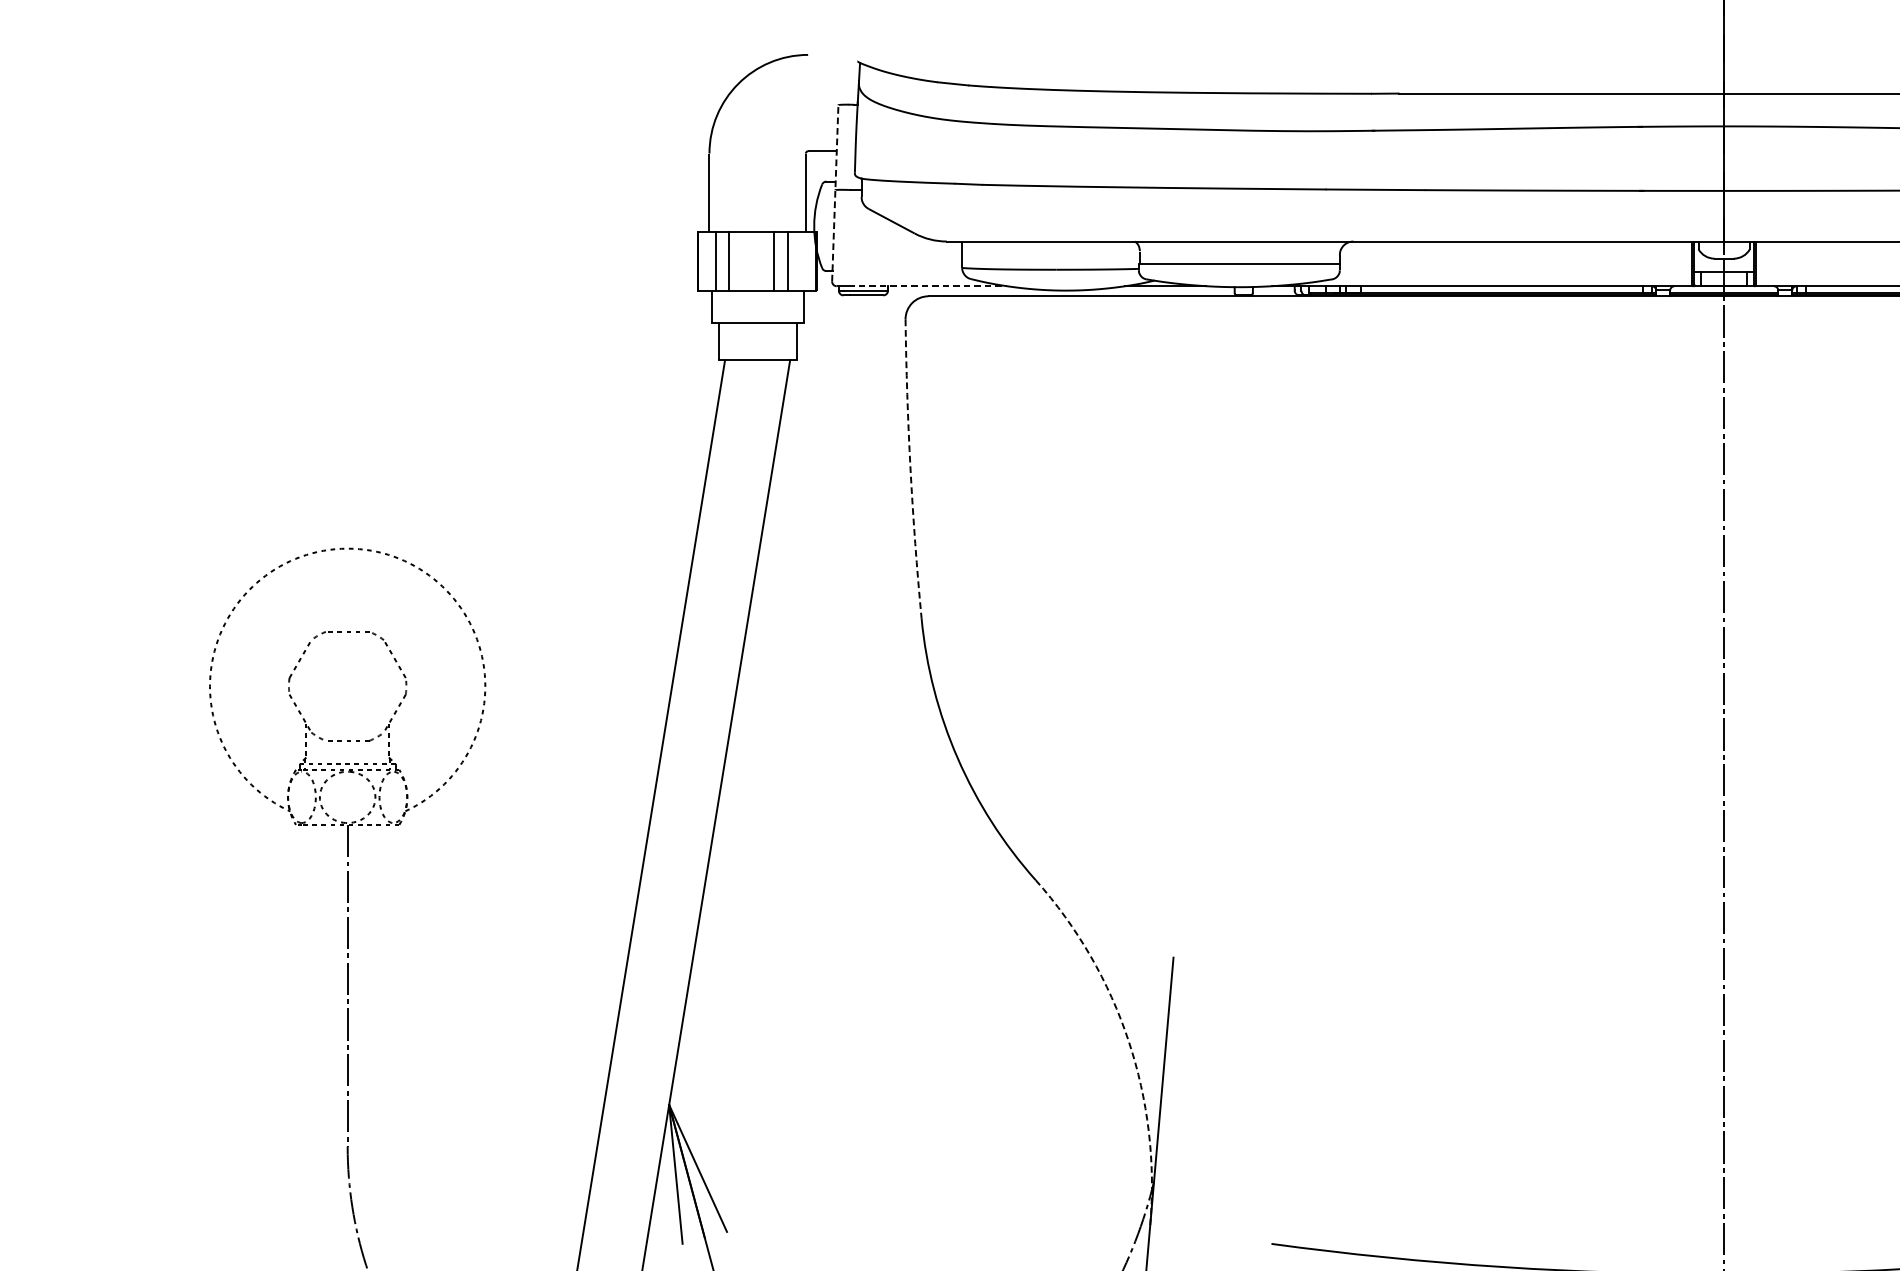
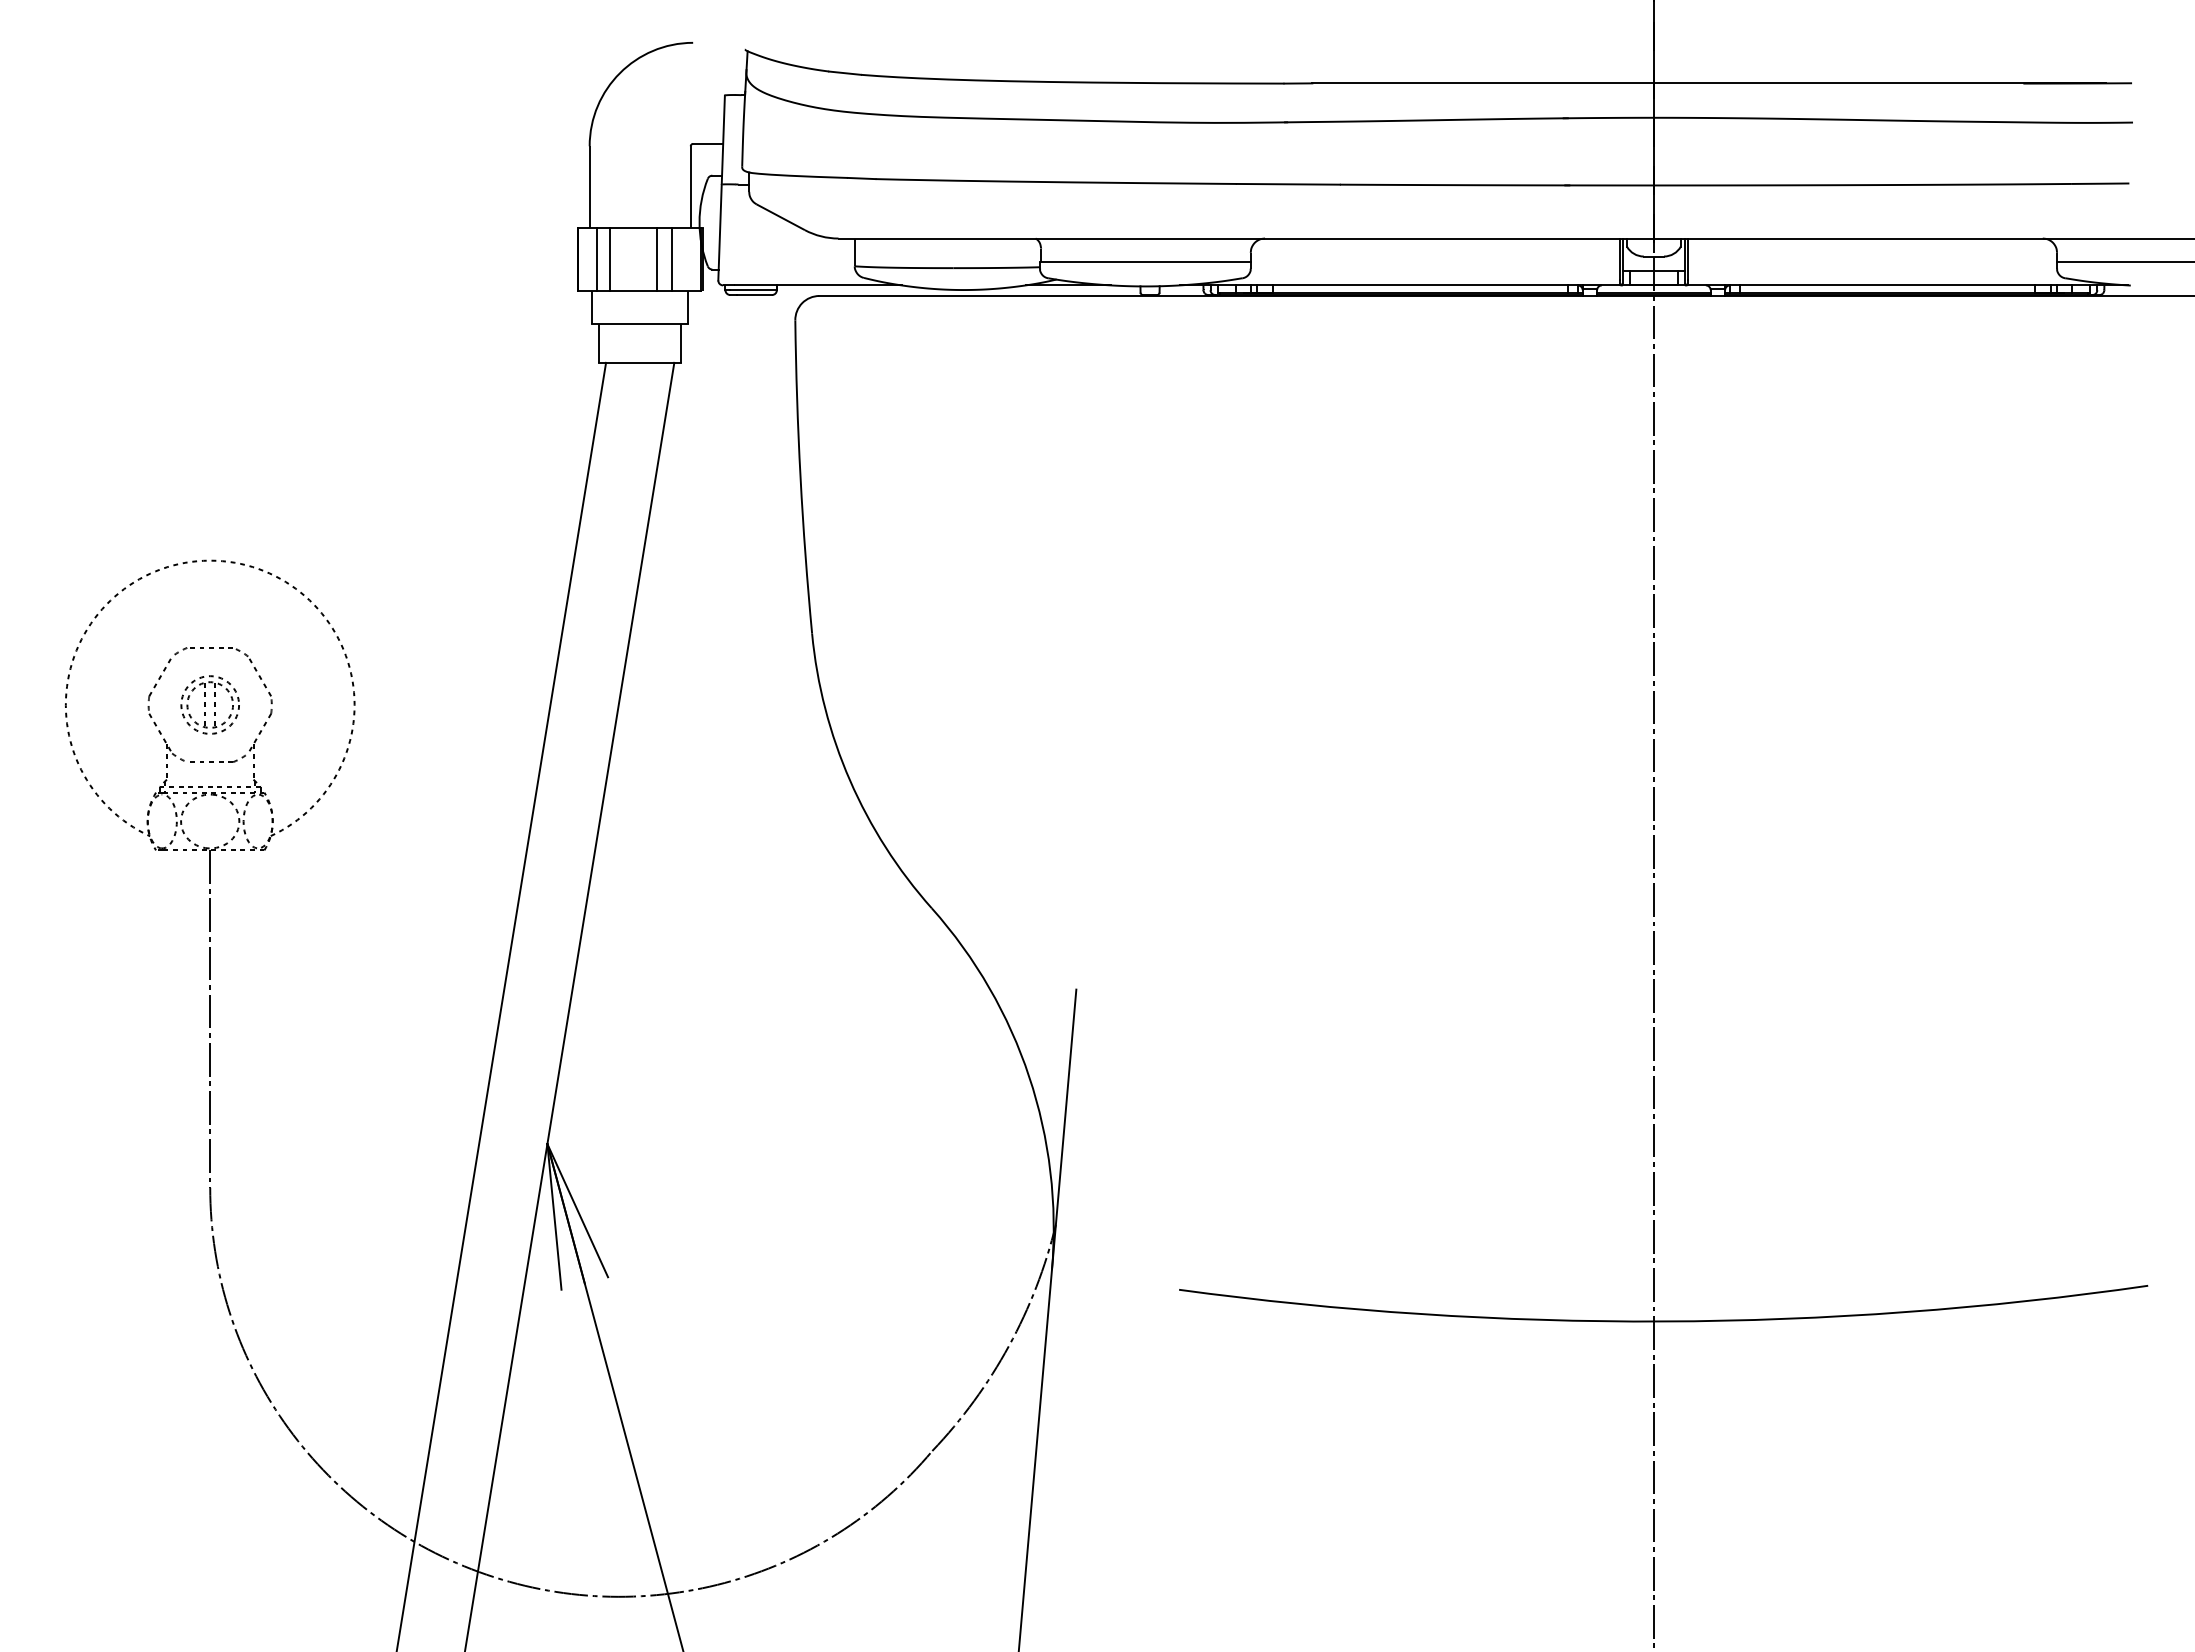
line: (835, 192) -> (721, 187), dashed -> solid
line: (927, 286) -> (818, 285), dashed -> solid
arc: (910, 469) -> (800, 477), dashed -> solid
part: (346, 685) -> (209, 704), added
arc: (1128, 1040) -> (1029, 1076), dashed -> solid

